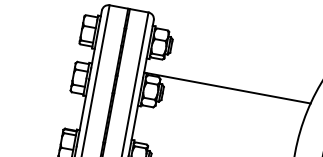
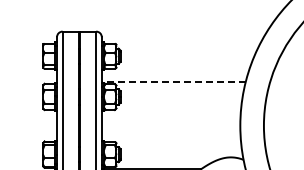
line: (227, 88) -> (173, 82), solid -> dashed

